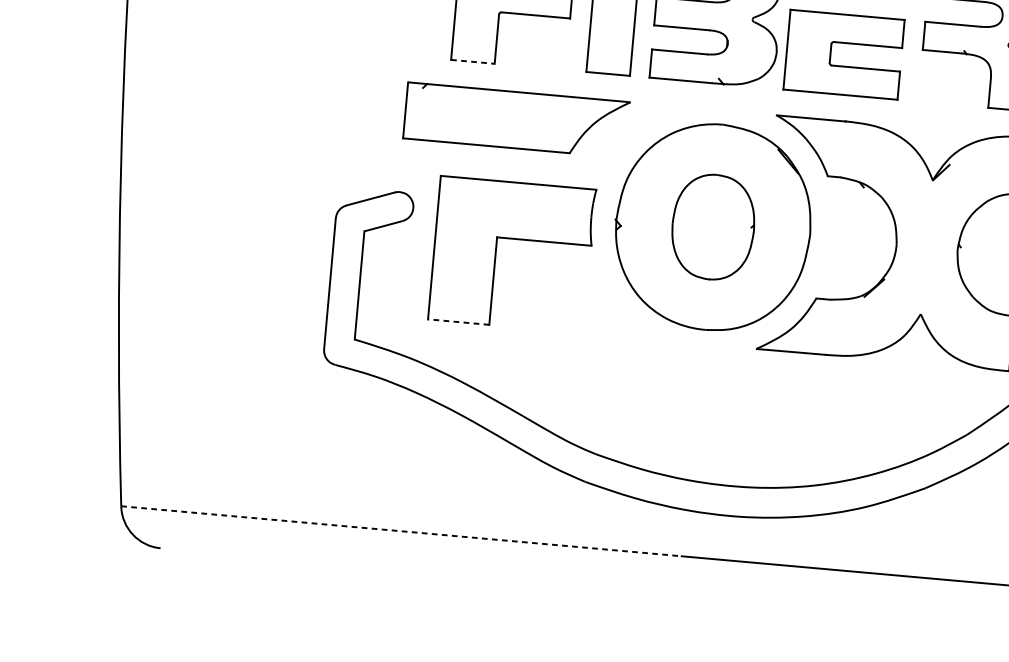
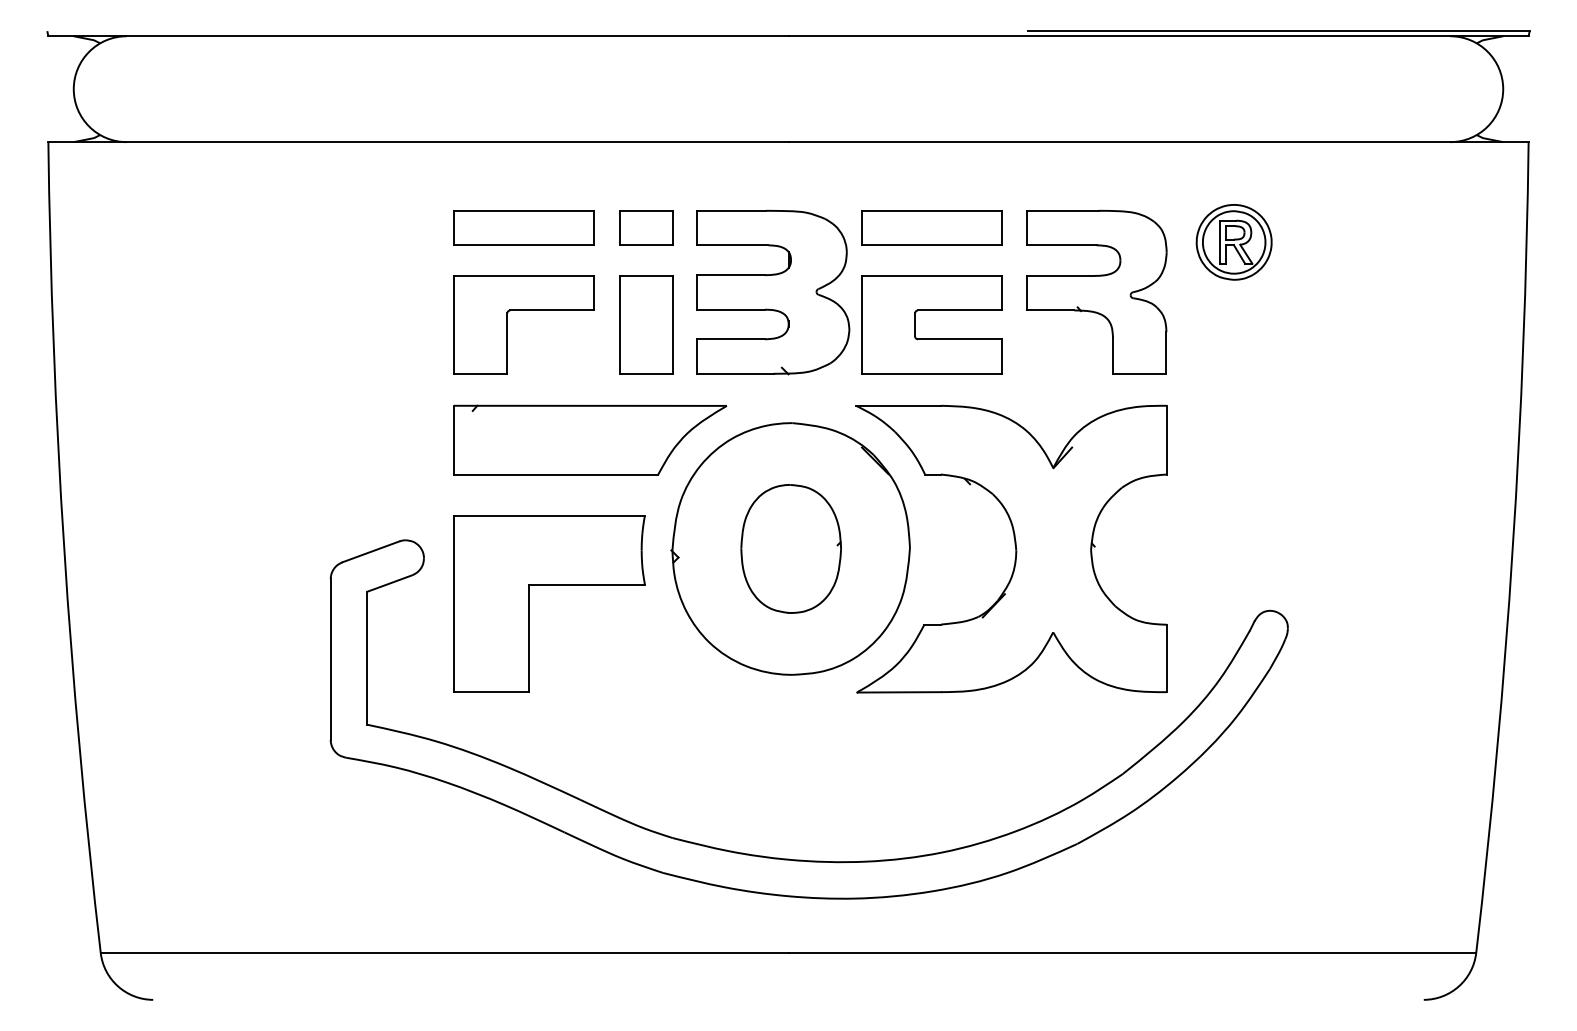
line: (472, 61) -> (480, 373), dashed -> solid
part: (516, 119) -> (590, 439), moved
line: (458, 322) -> (491, 692), dashed -> solid
line: (401, 531) -> (444, 953), dashed -> solid

